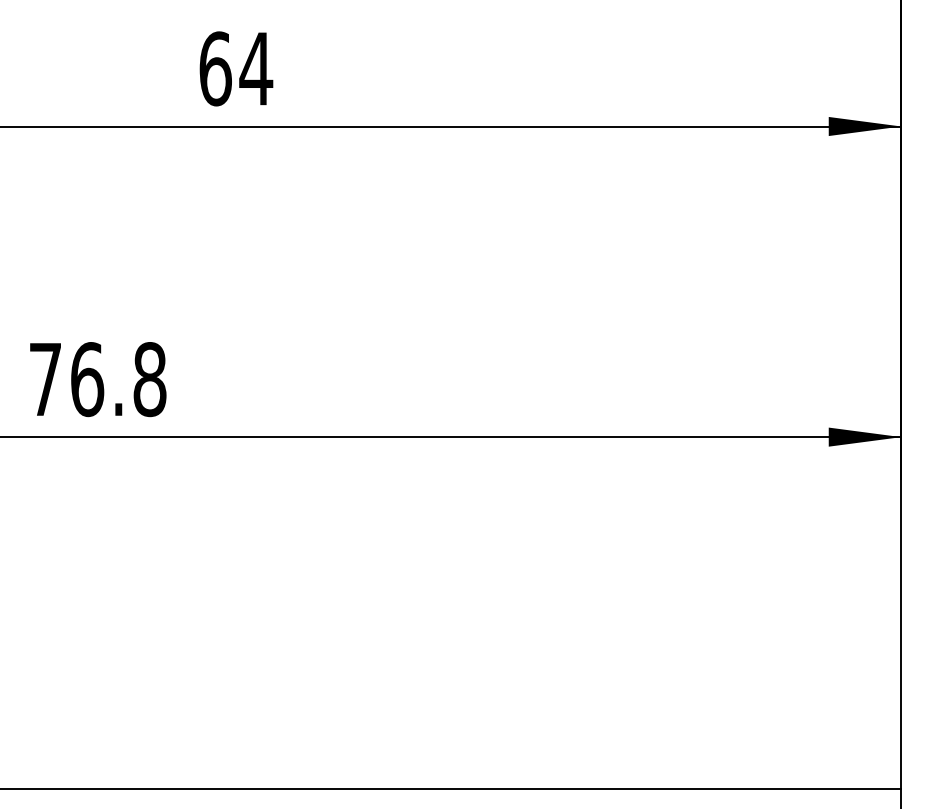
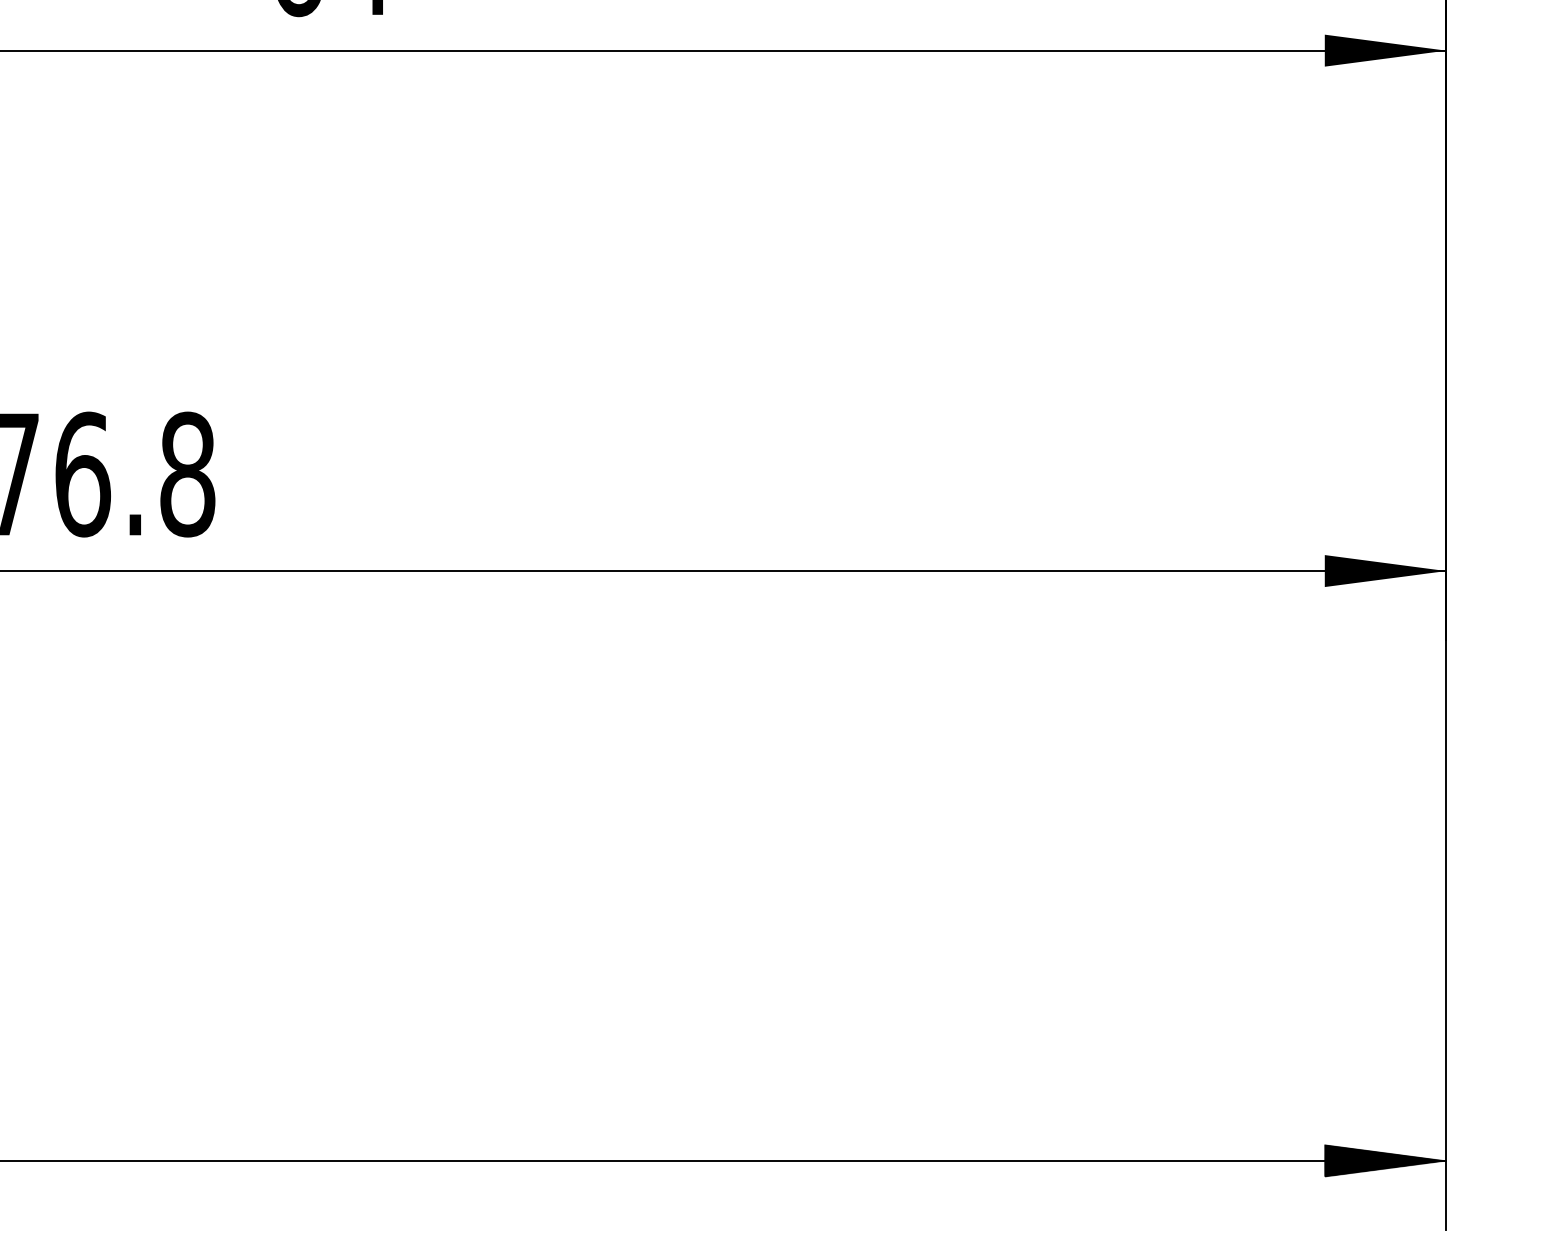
hatch: (864, 788) -> (1384, 1159), added

